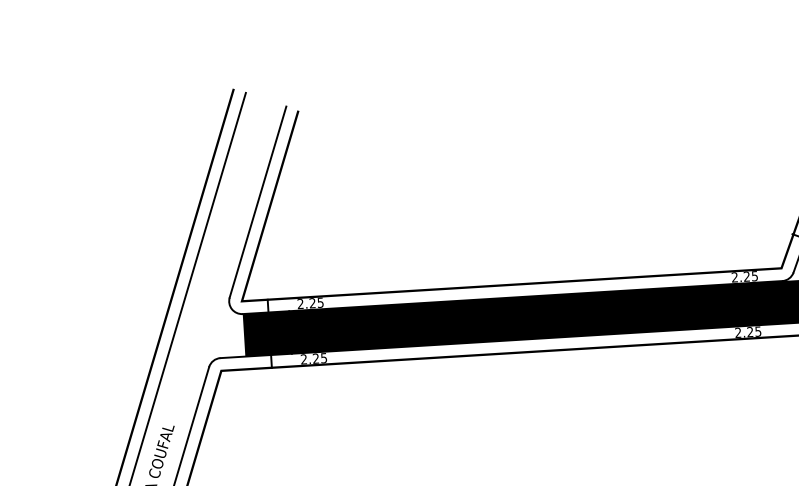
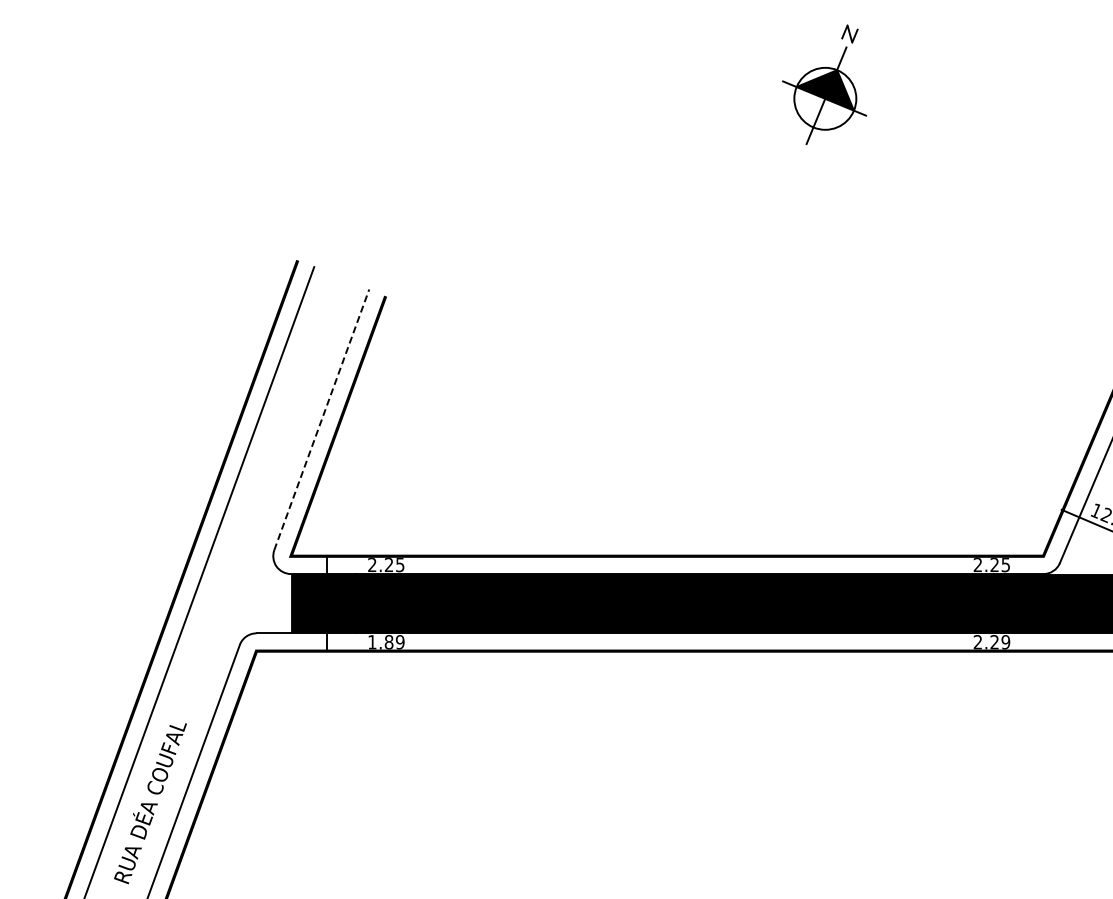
line: (257, 201) -> (321, 419), solid -> dashed
text: (758, 331) -> (1005, 641), 2.25 -> 2.29
text: (314, 358) -> (386, 642), 2.25 -> 1.89

